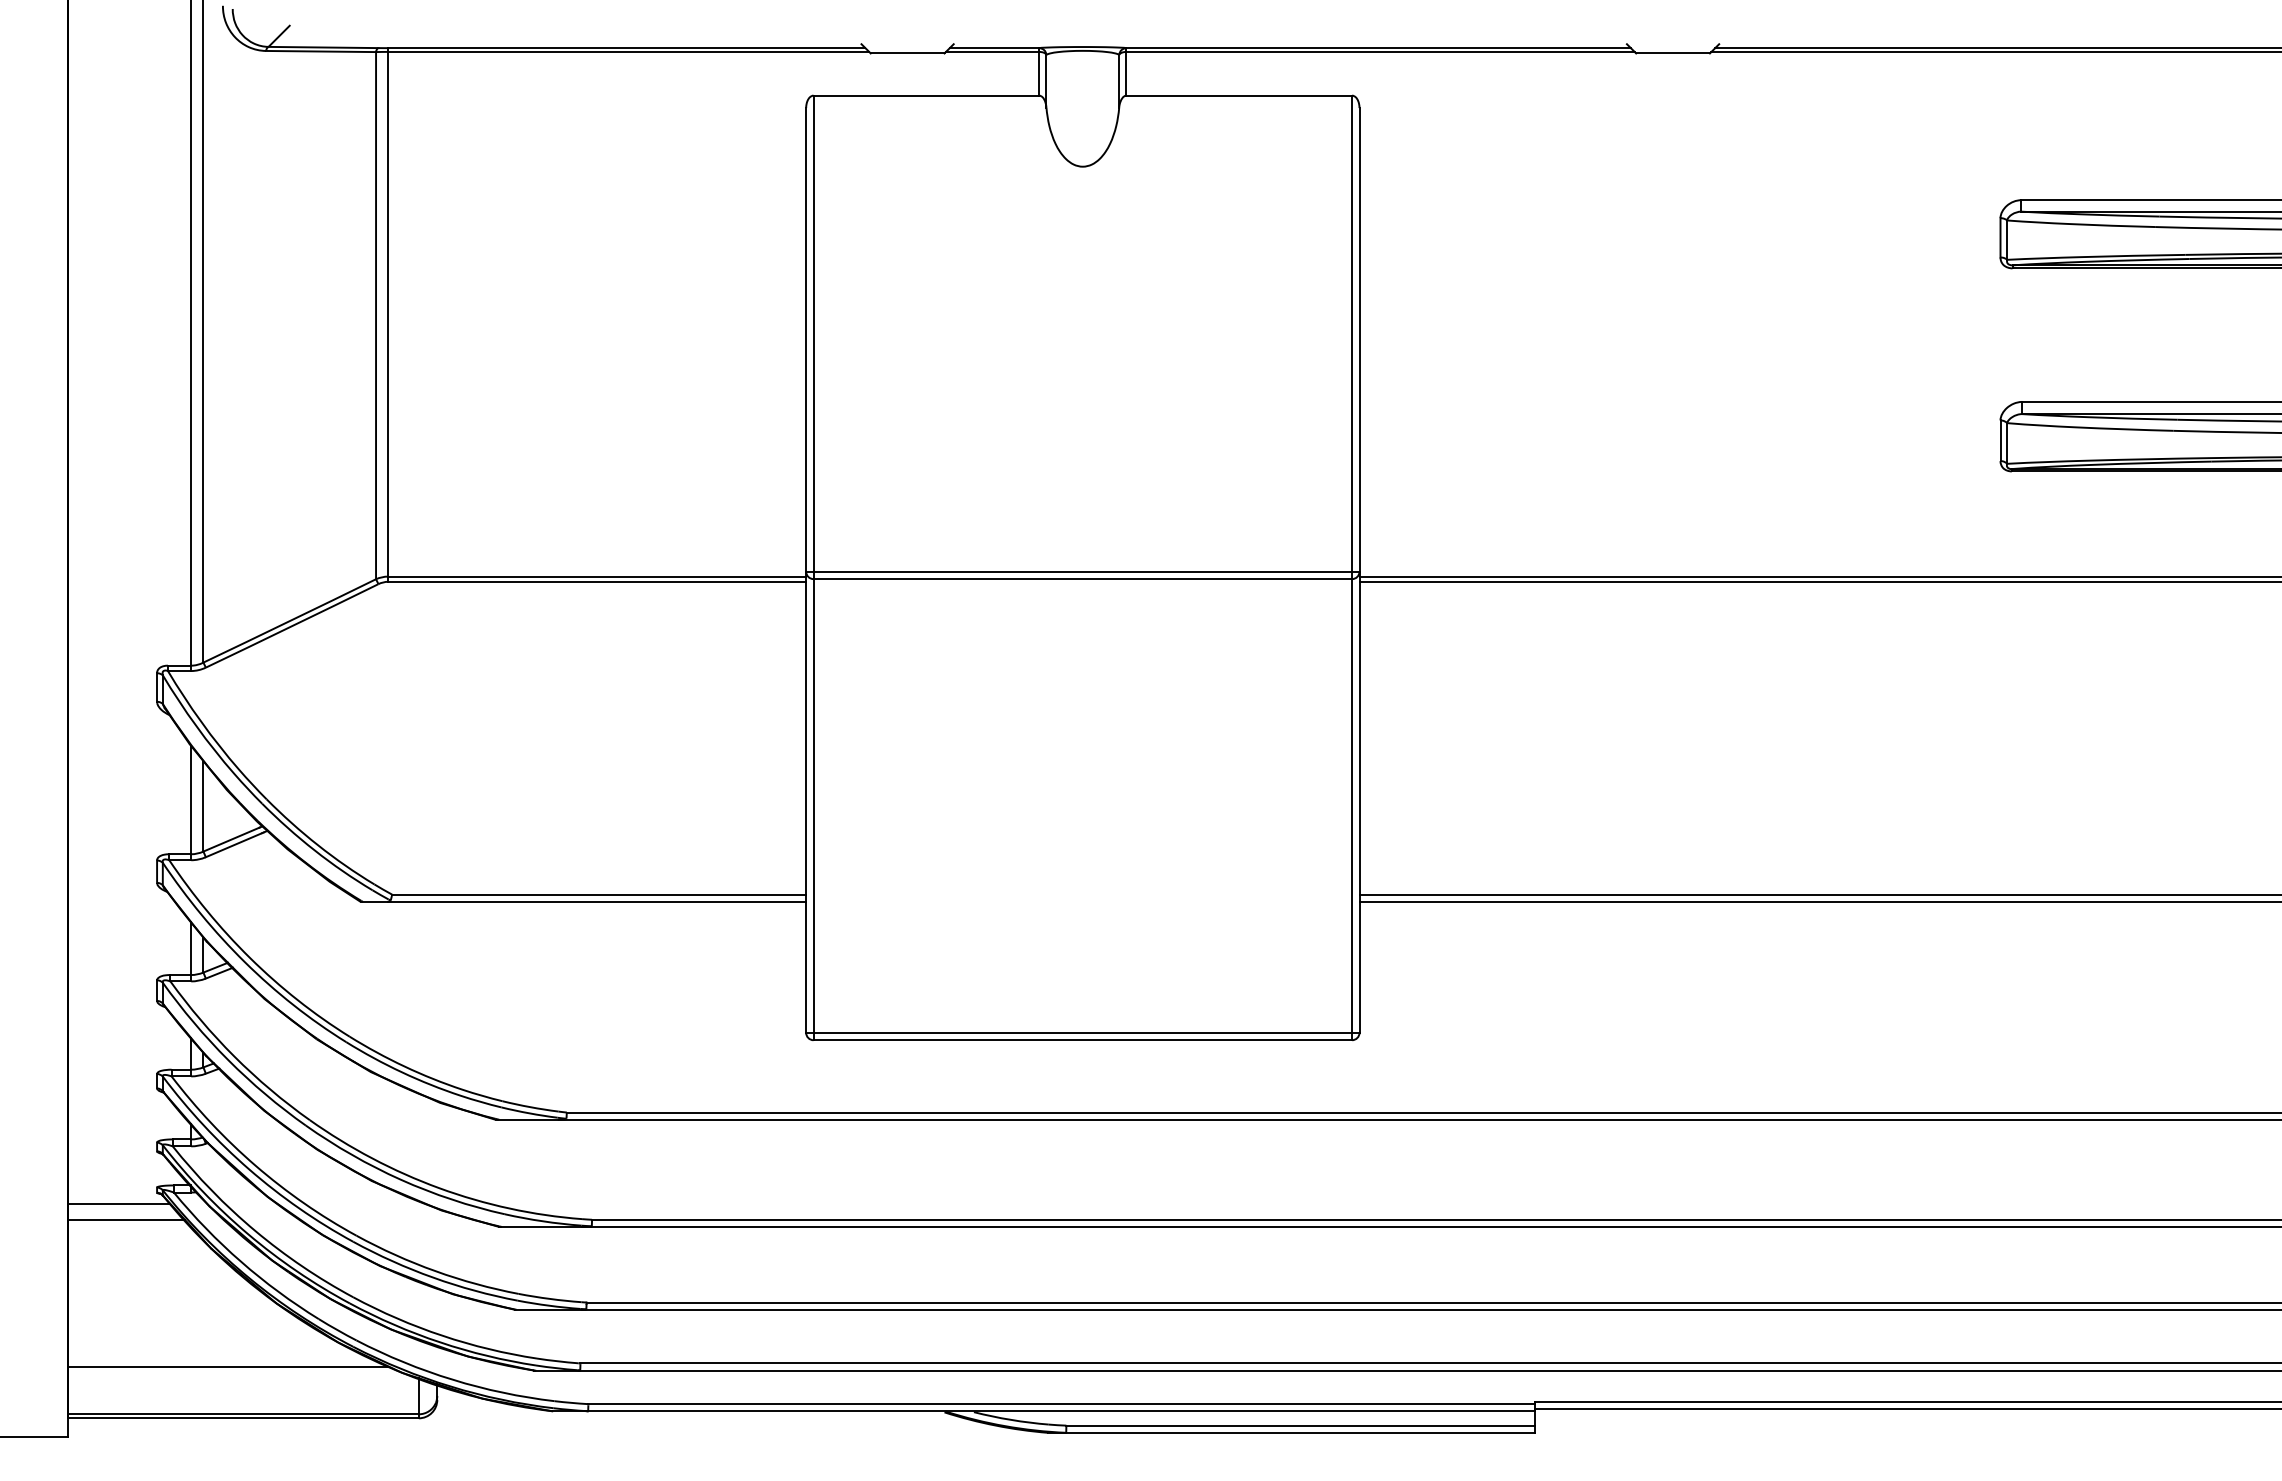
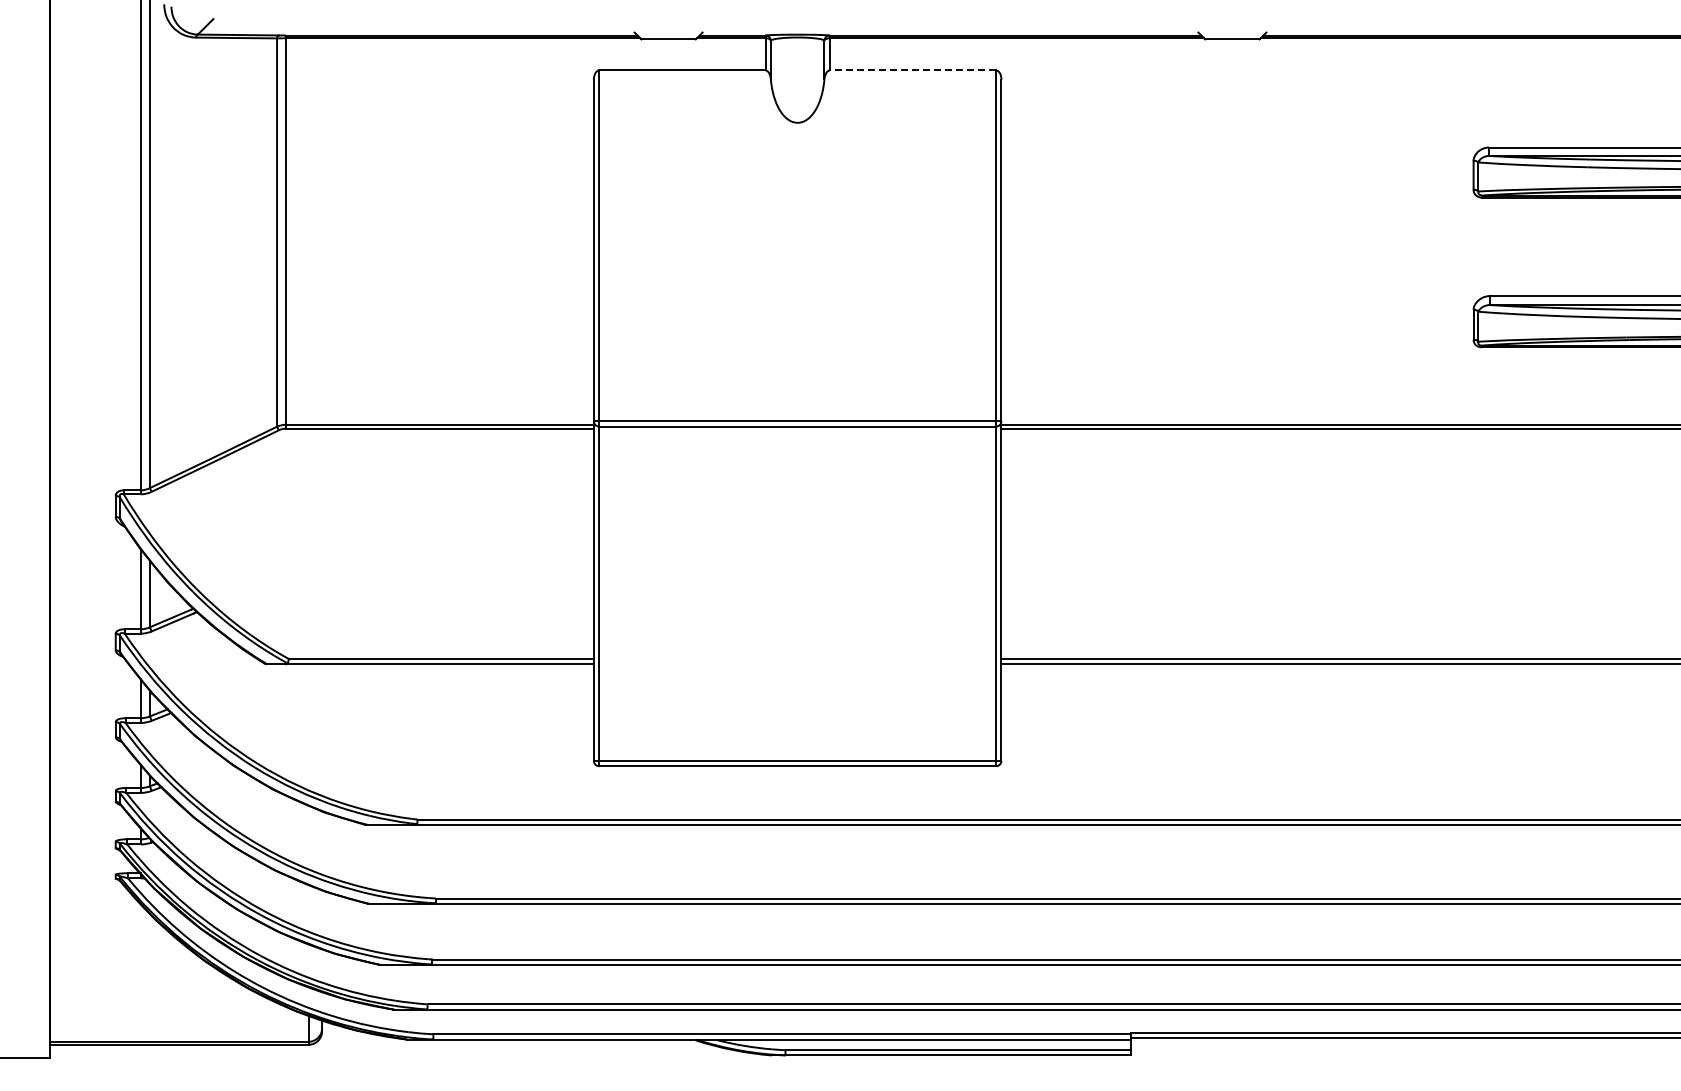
line: (1238, 95) -> (912, 70), solid -> dashed
line: (118, 1203) -> (87, 886), removed
line: (126, 1219) -> (93, 898), removed
line: (228, 1366) -> (168, 1006), removed

